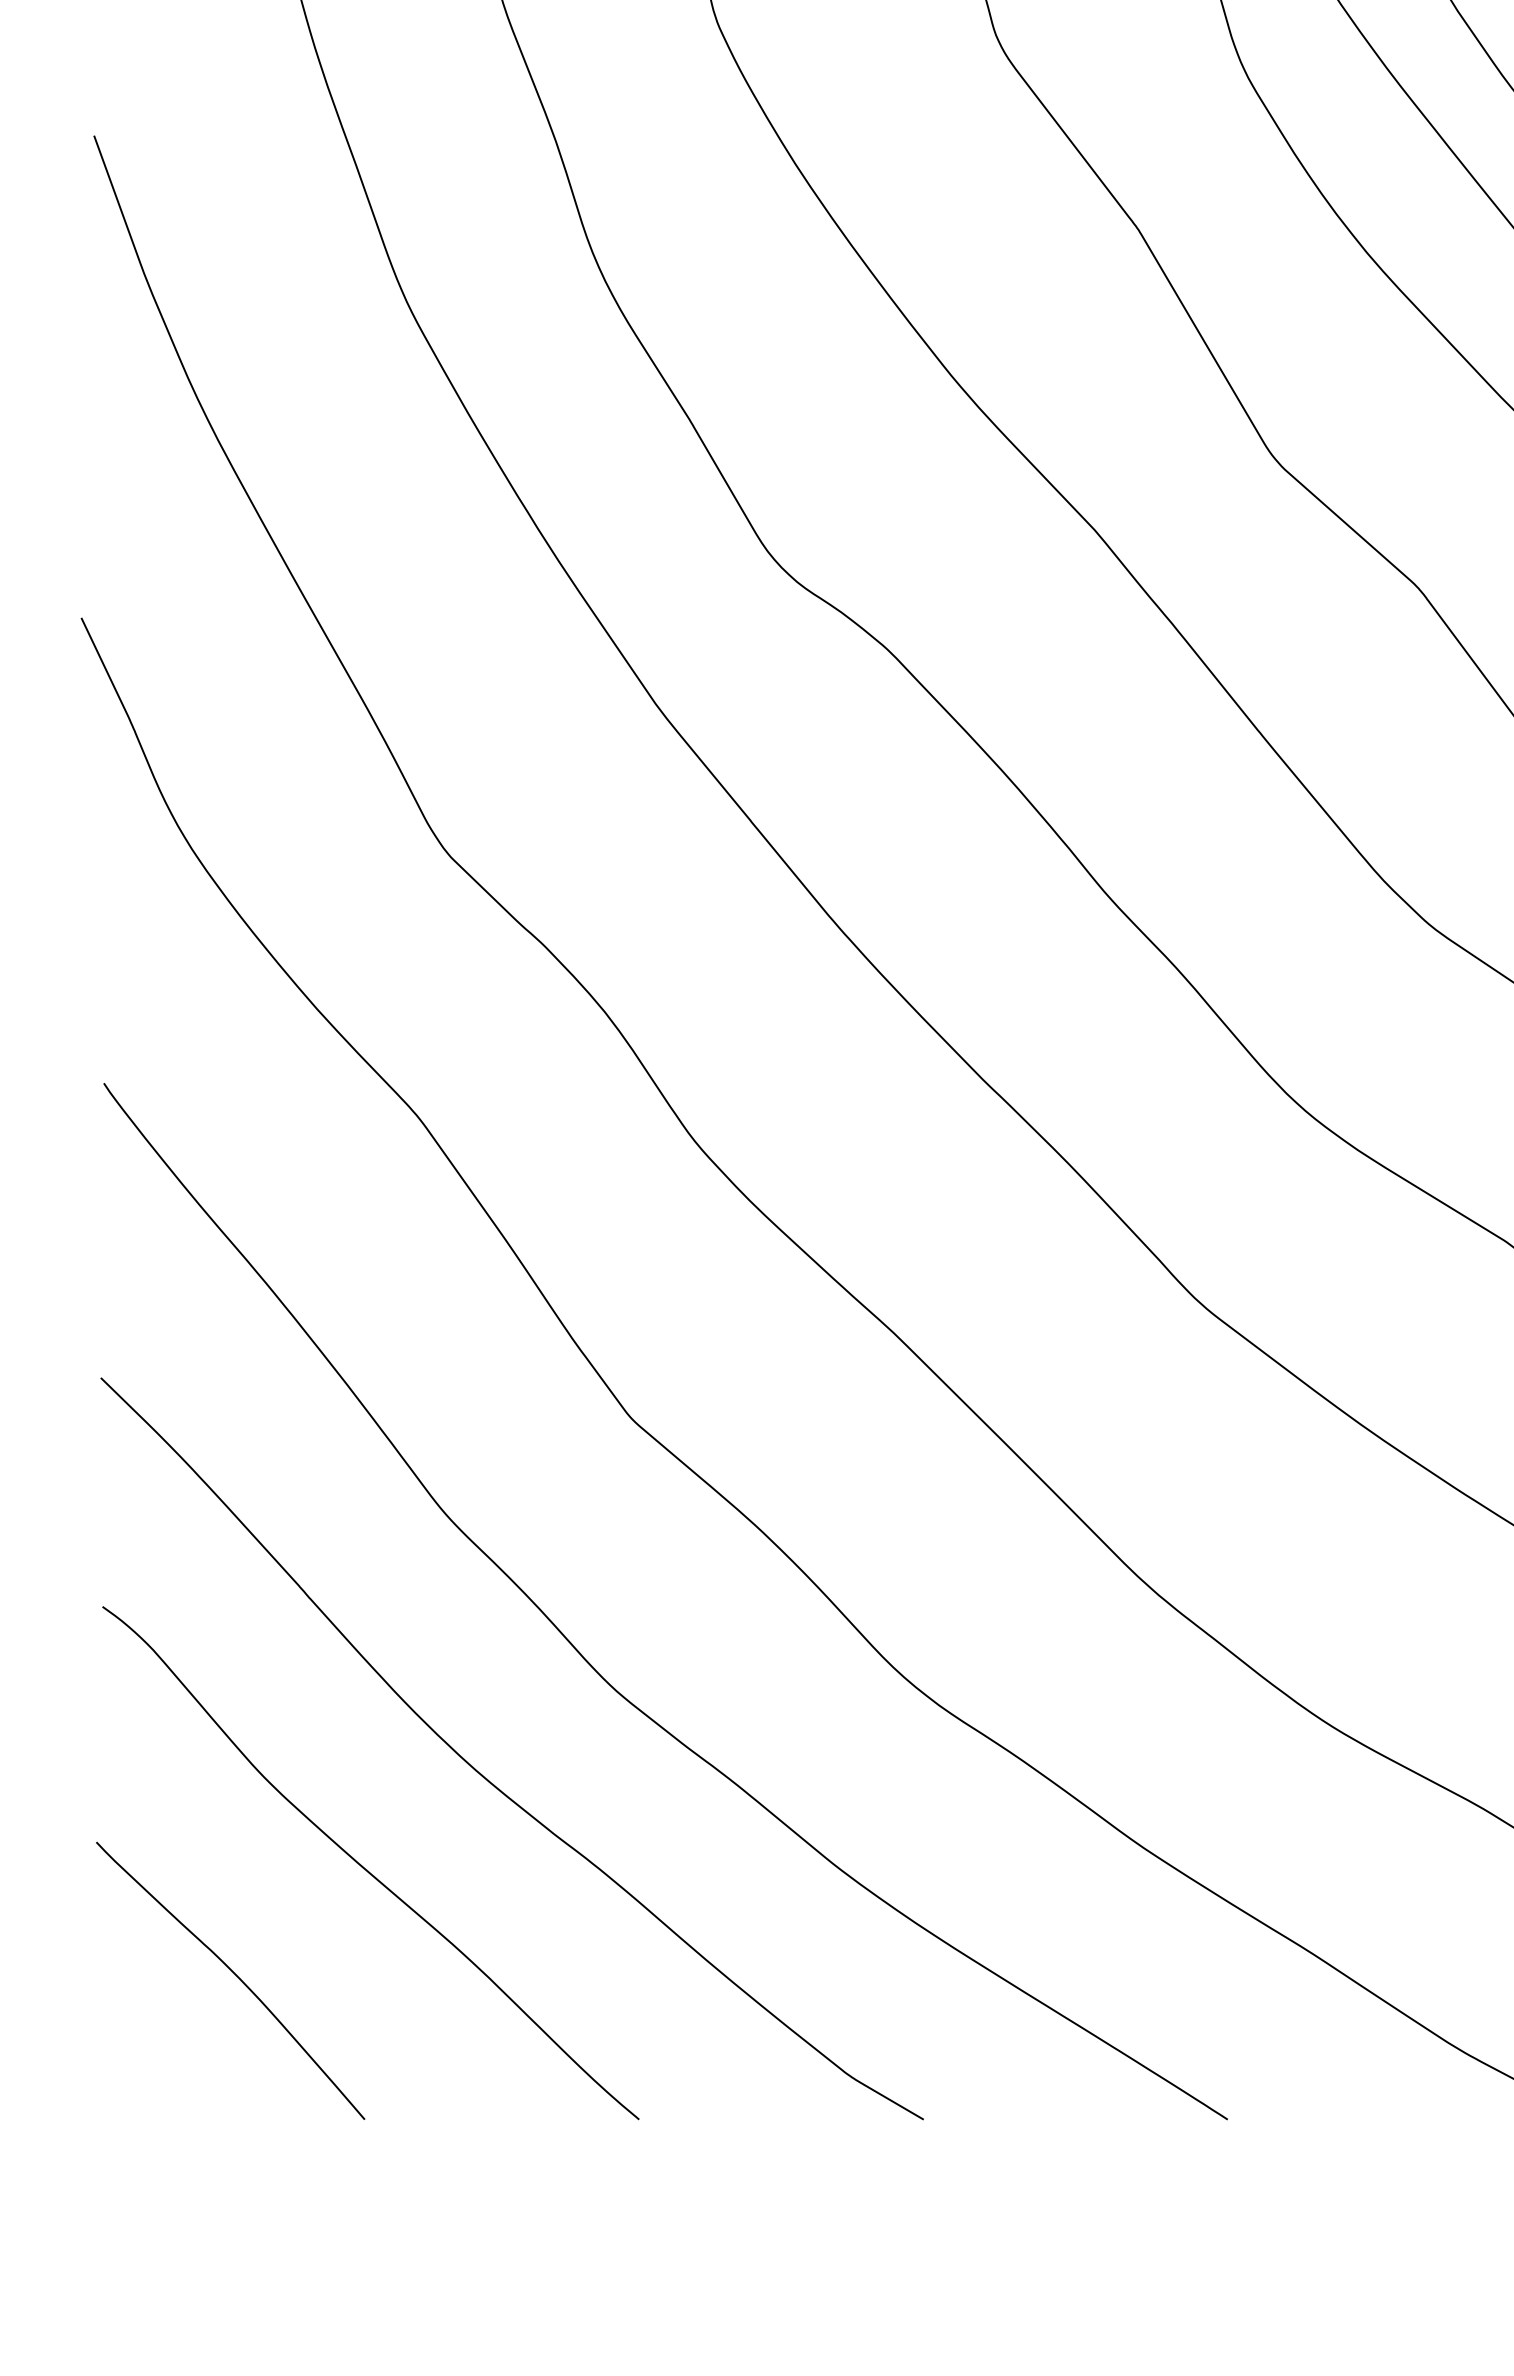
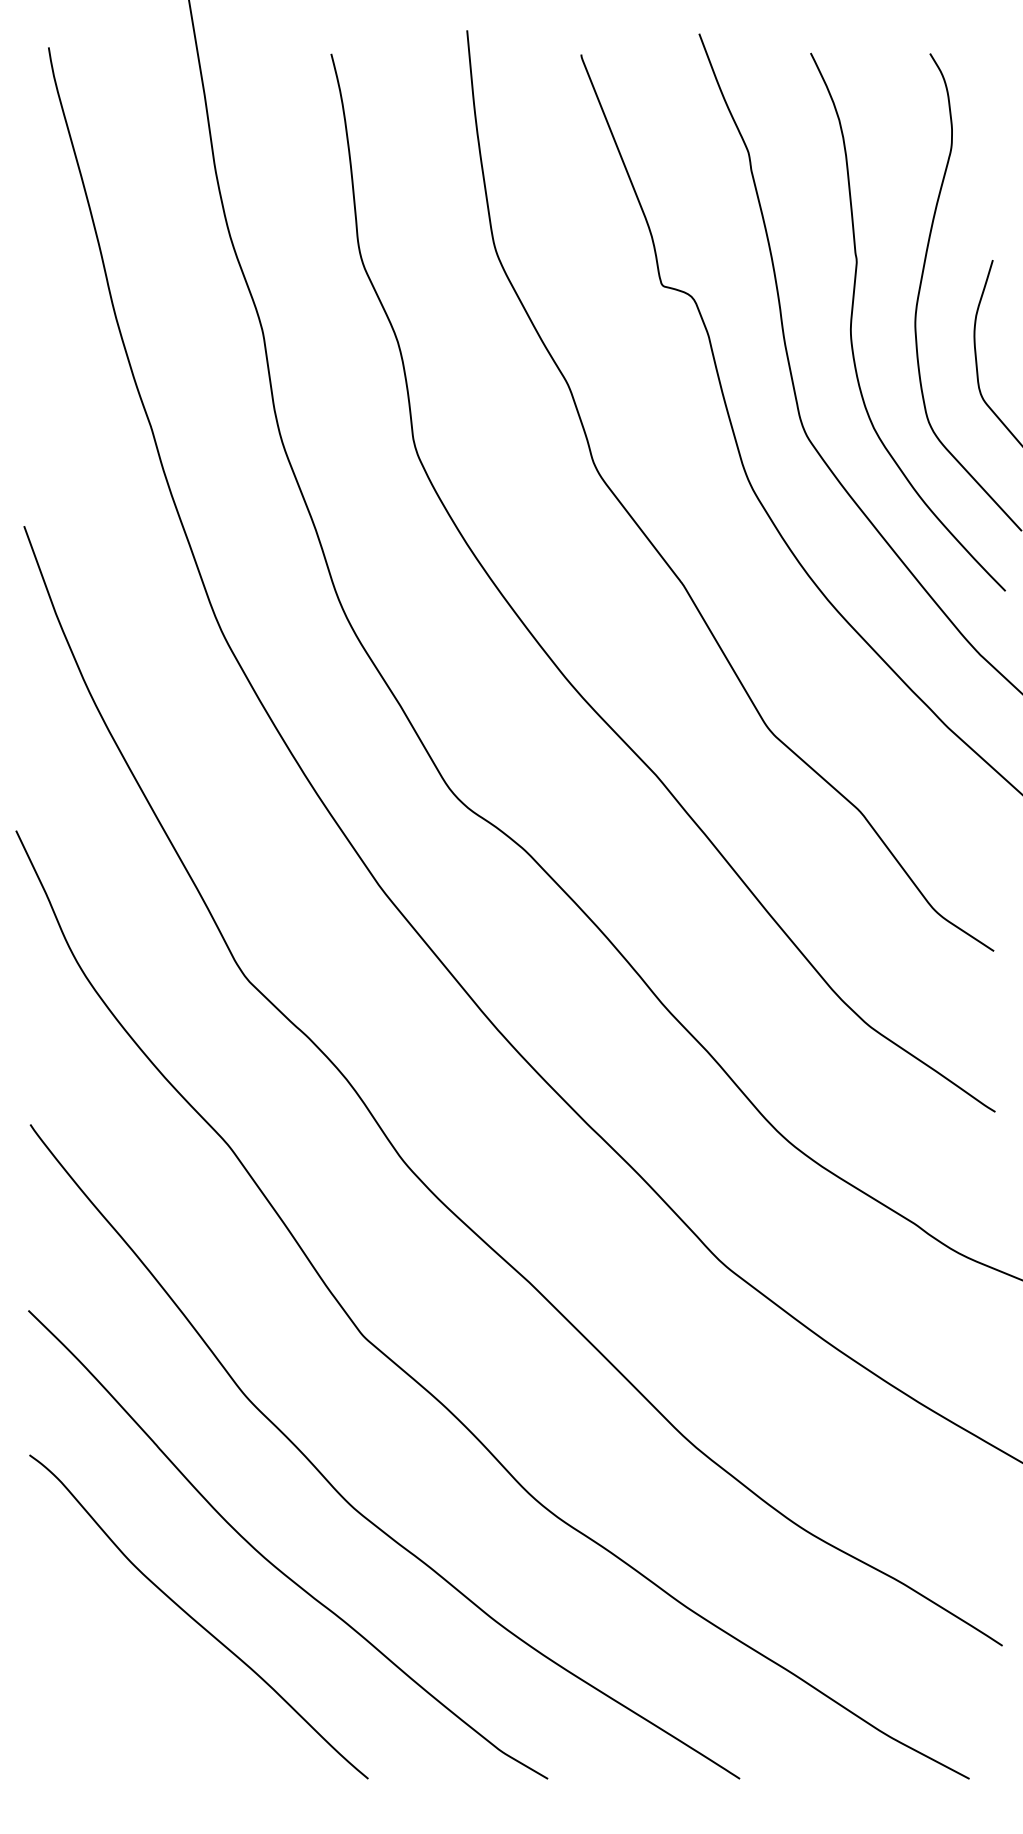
curve: (235, 1976) -> (113, 1688), removed

